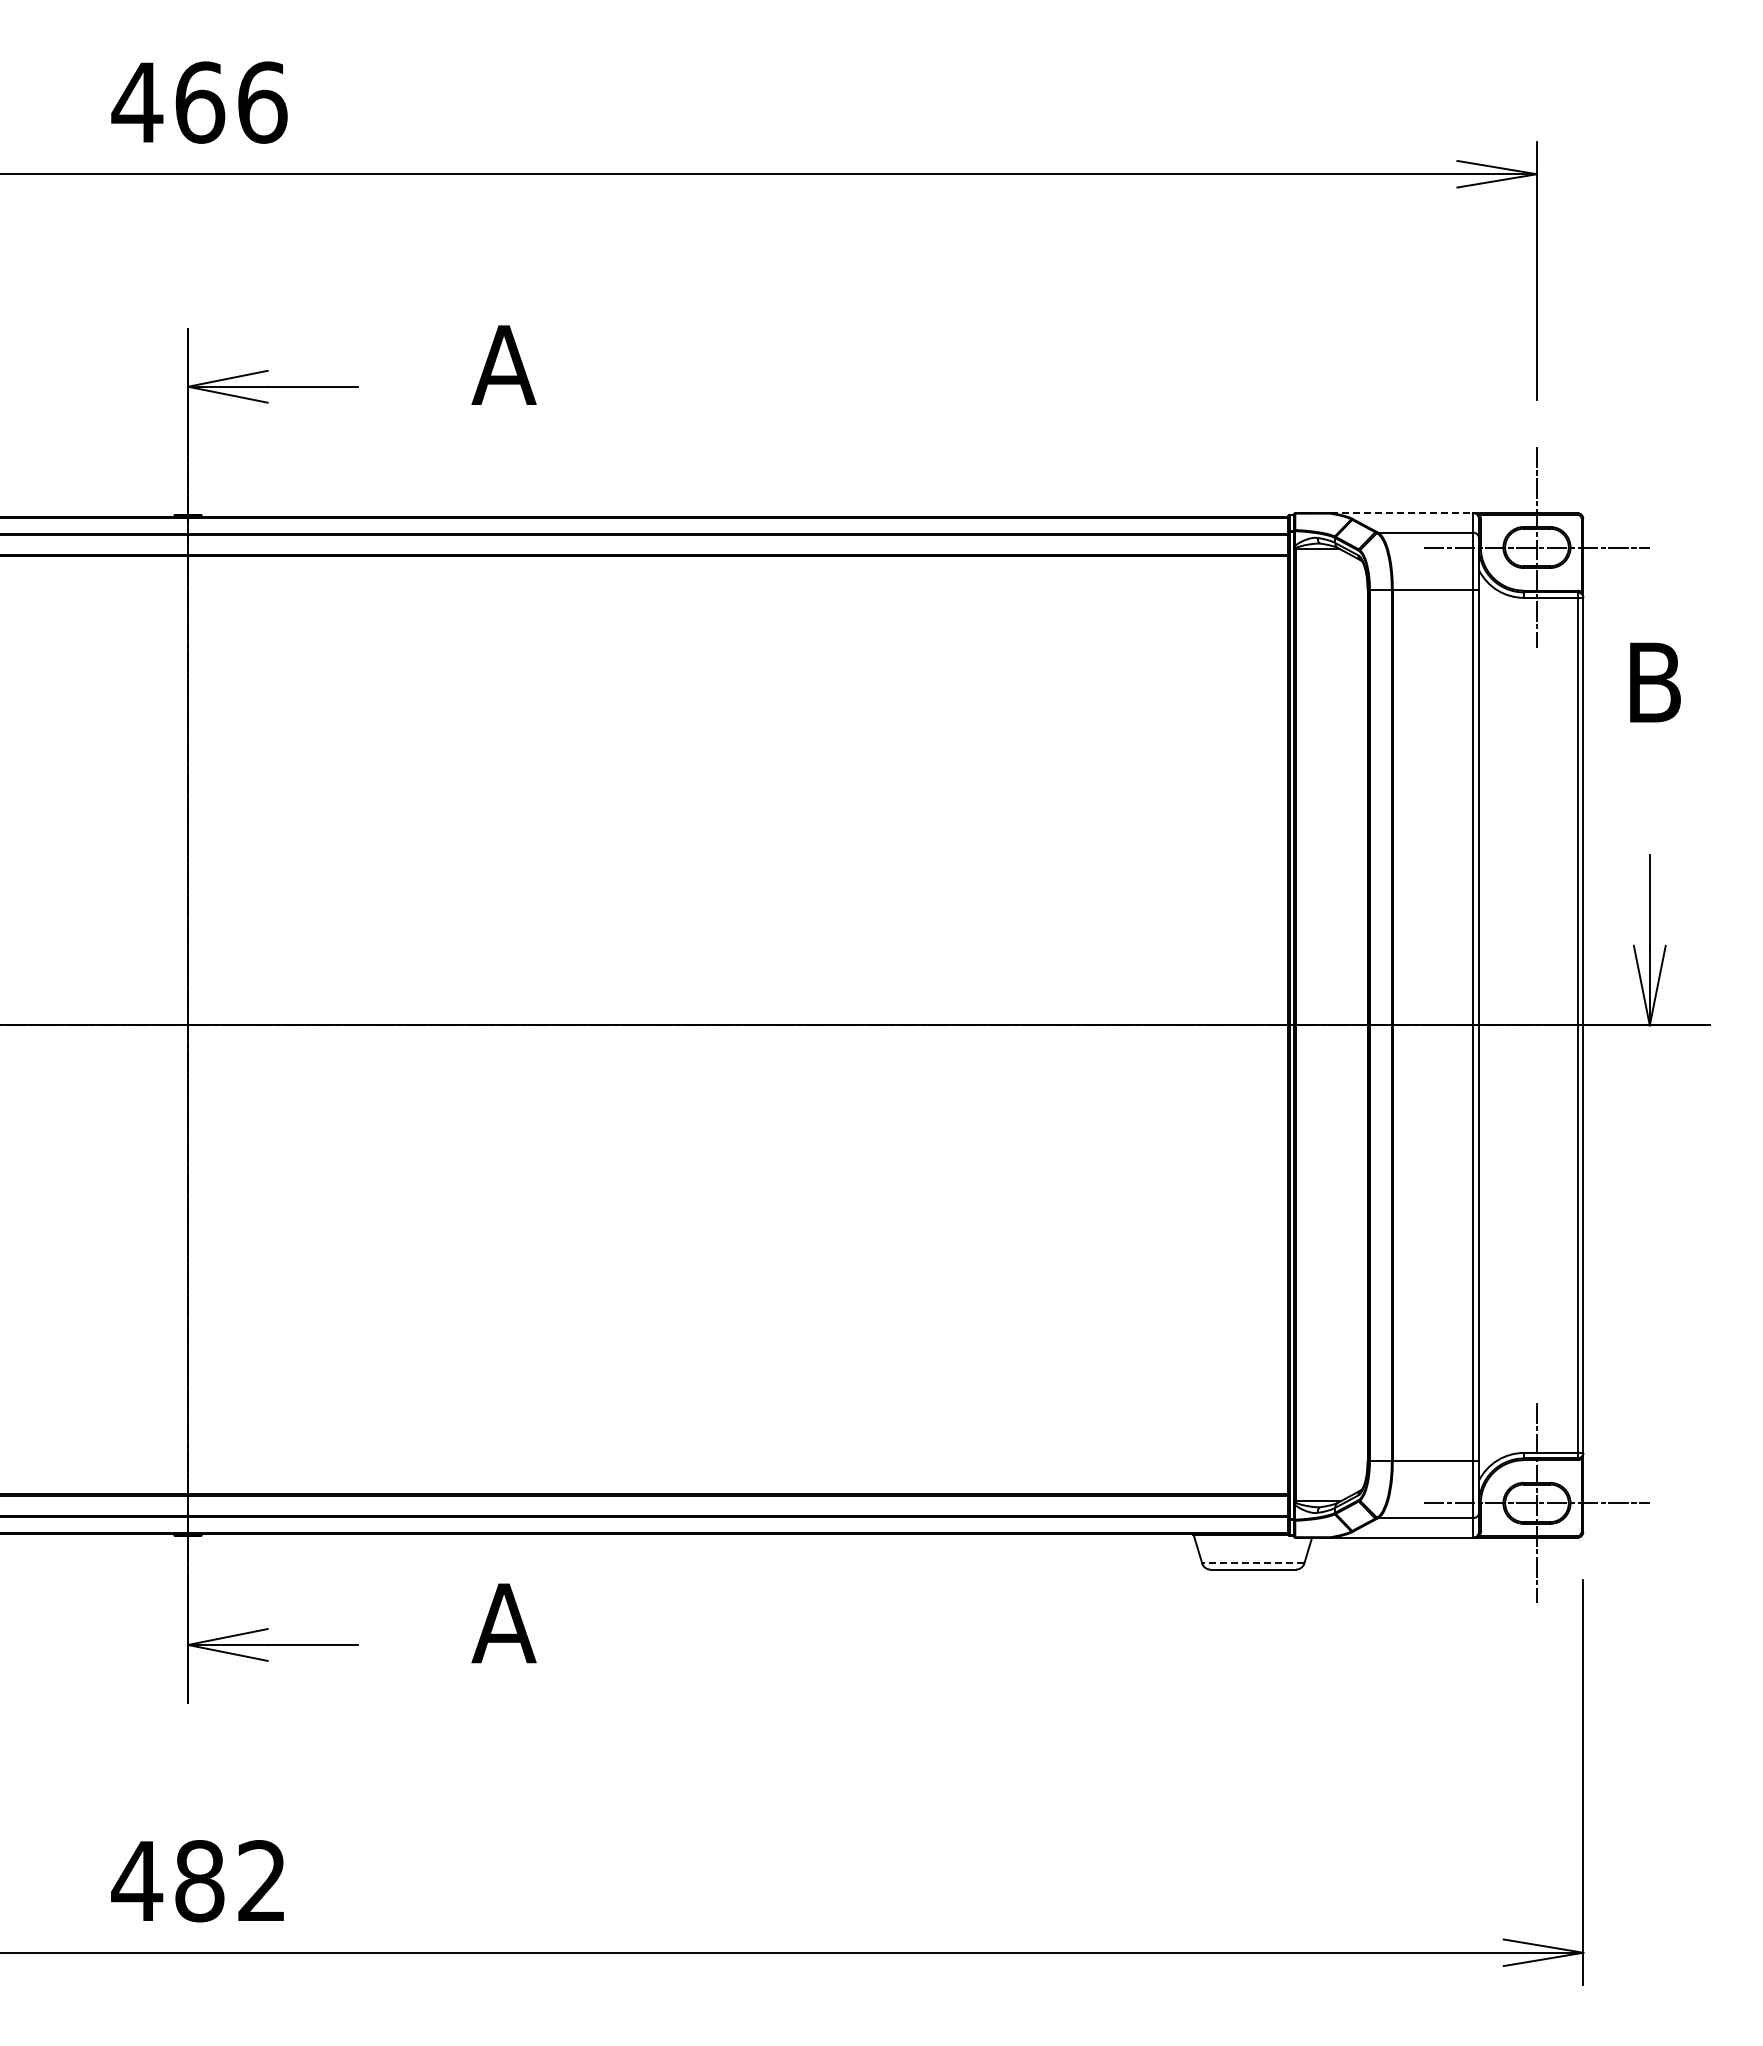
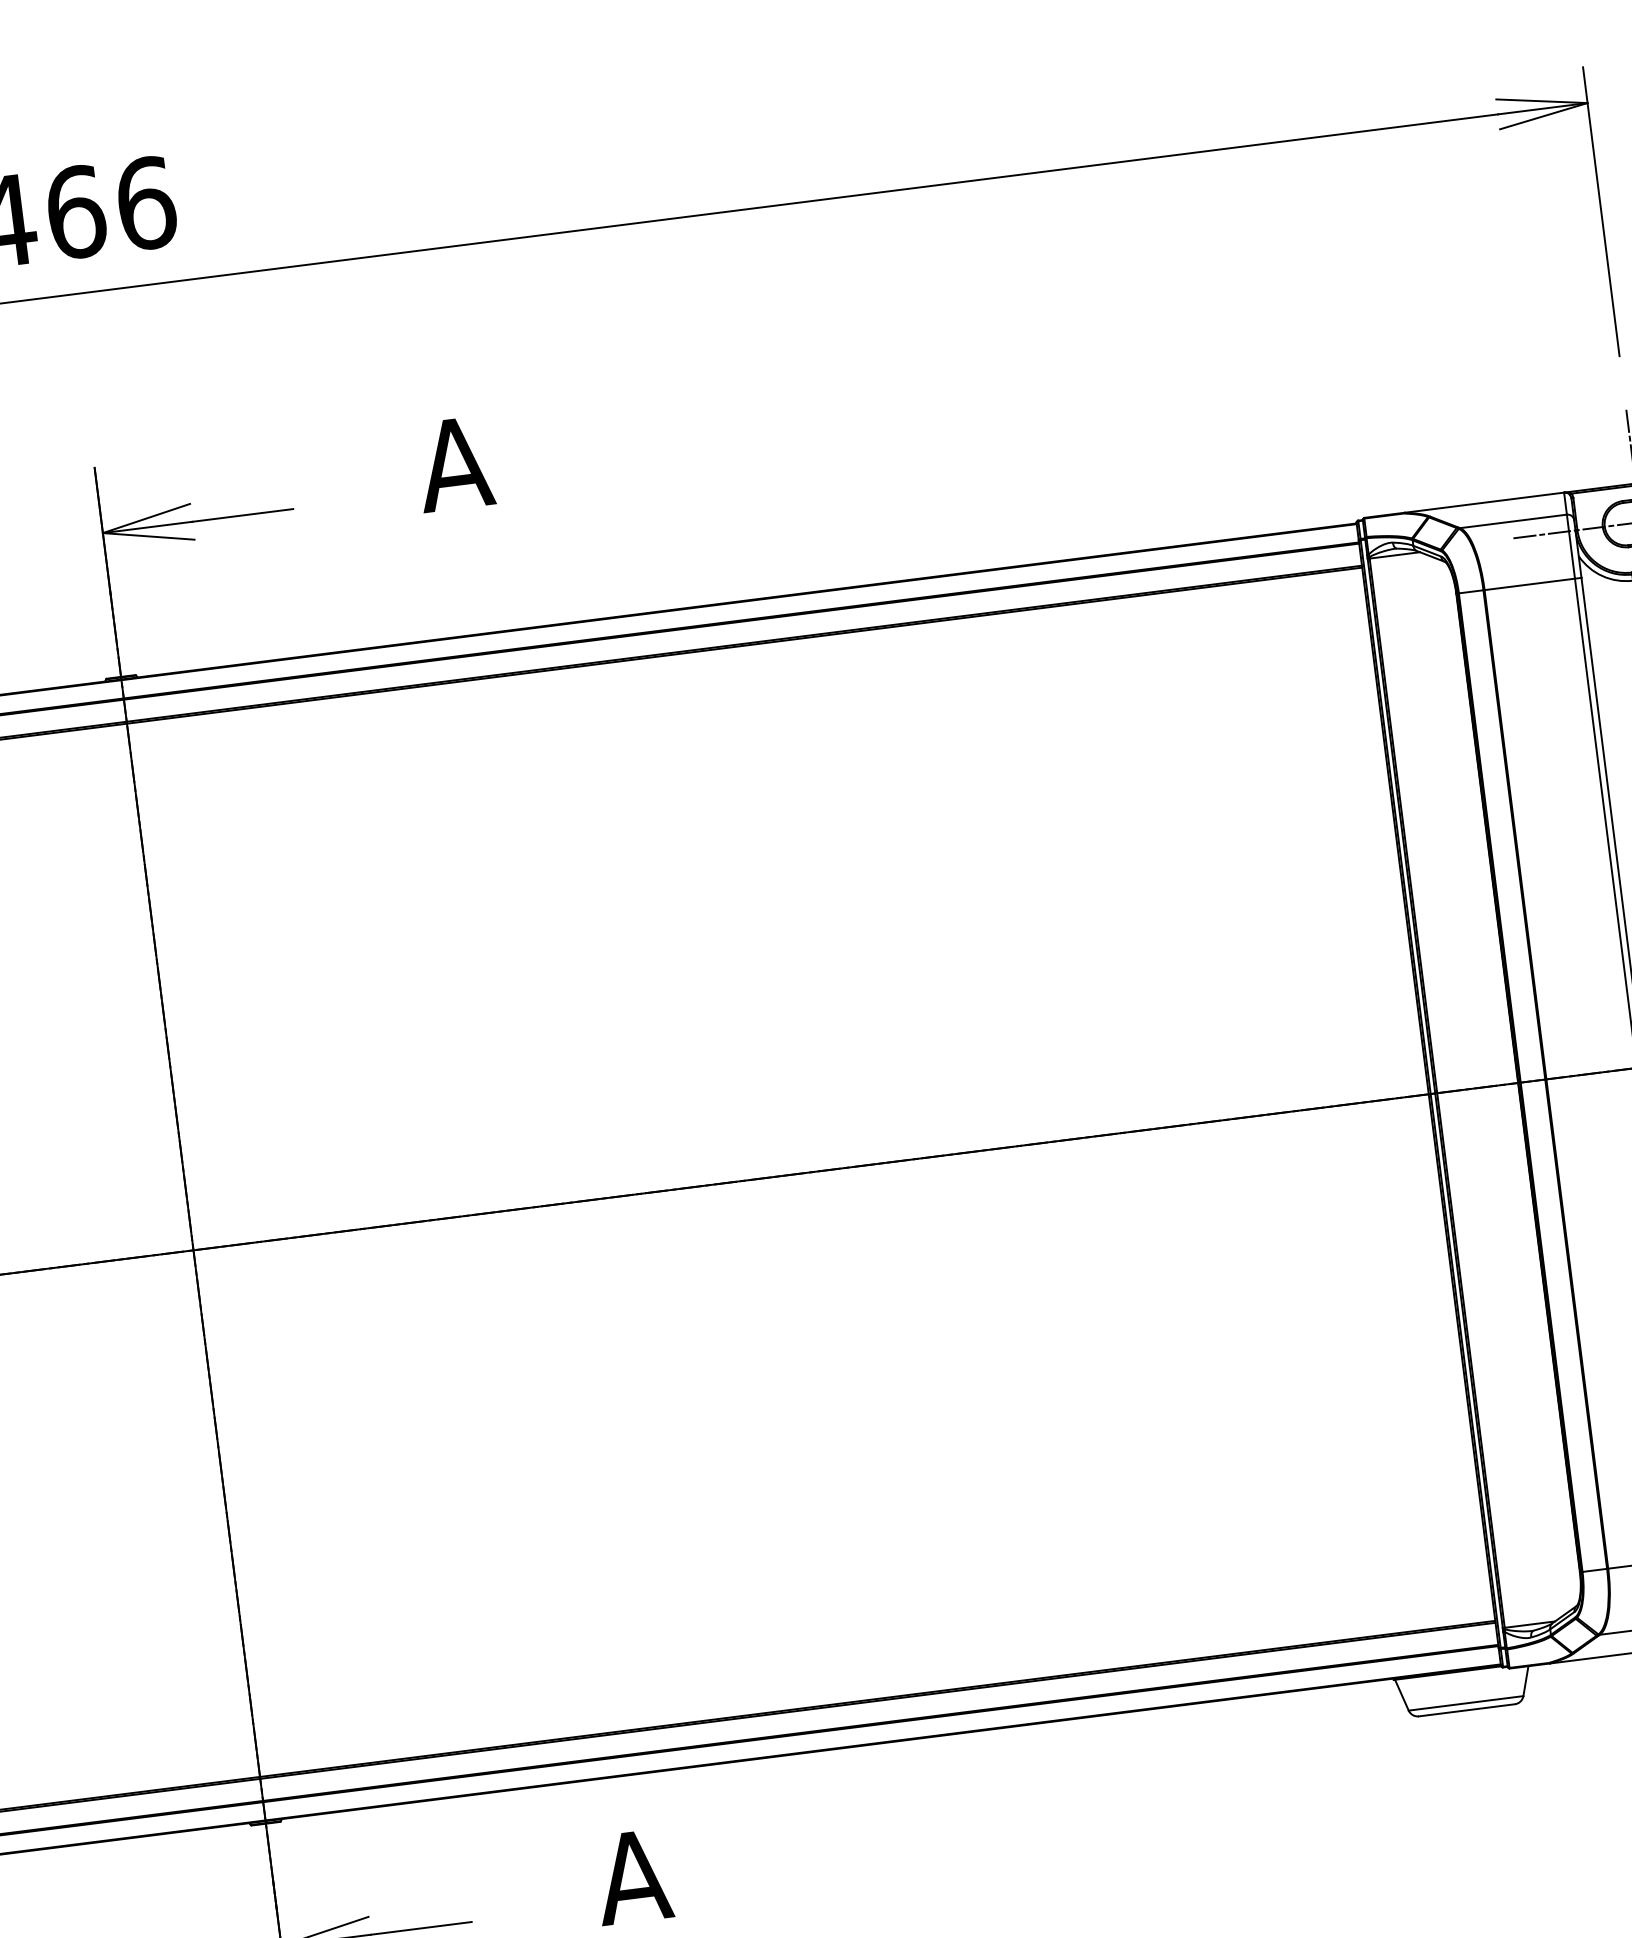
line: (1402, 513) -> (1484, 503), dashed -> solid
line: (1252, 1563) -> (1465, 1703), dashed -> solid

